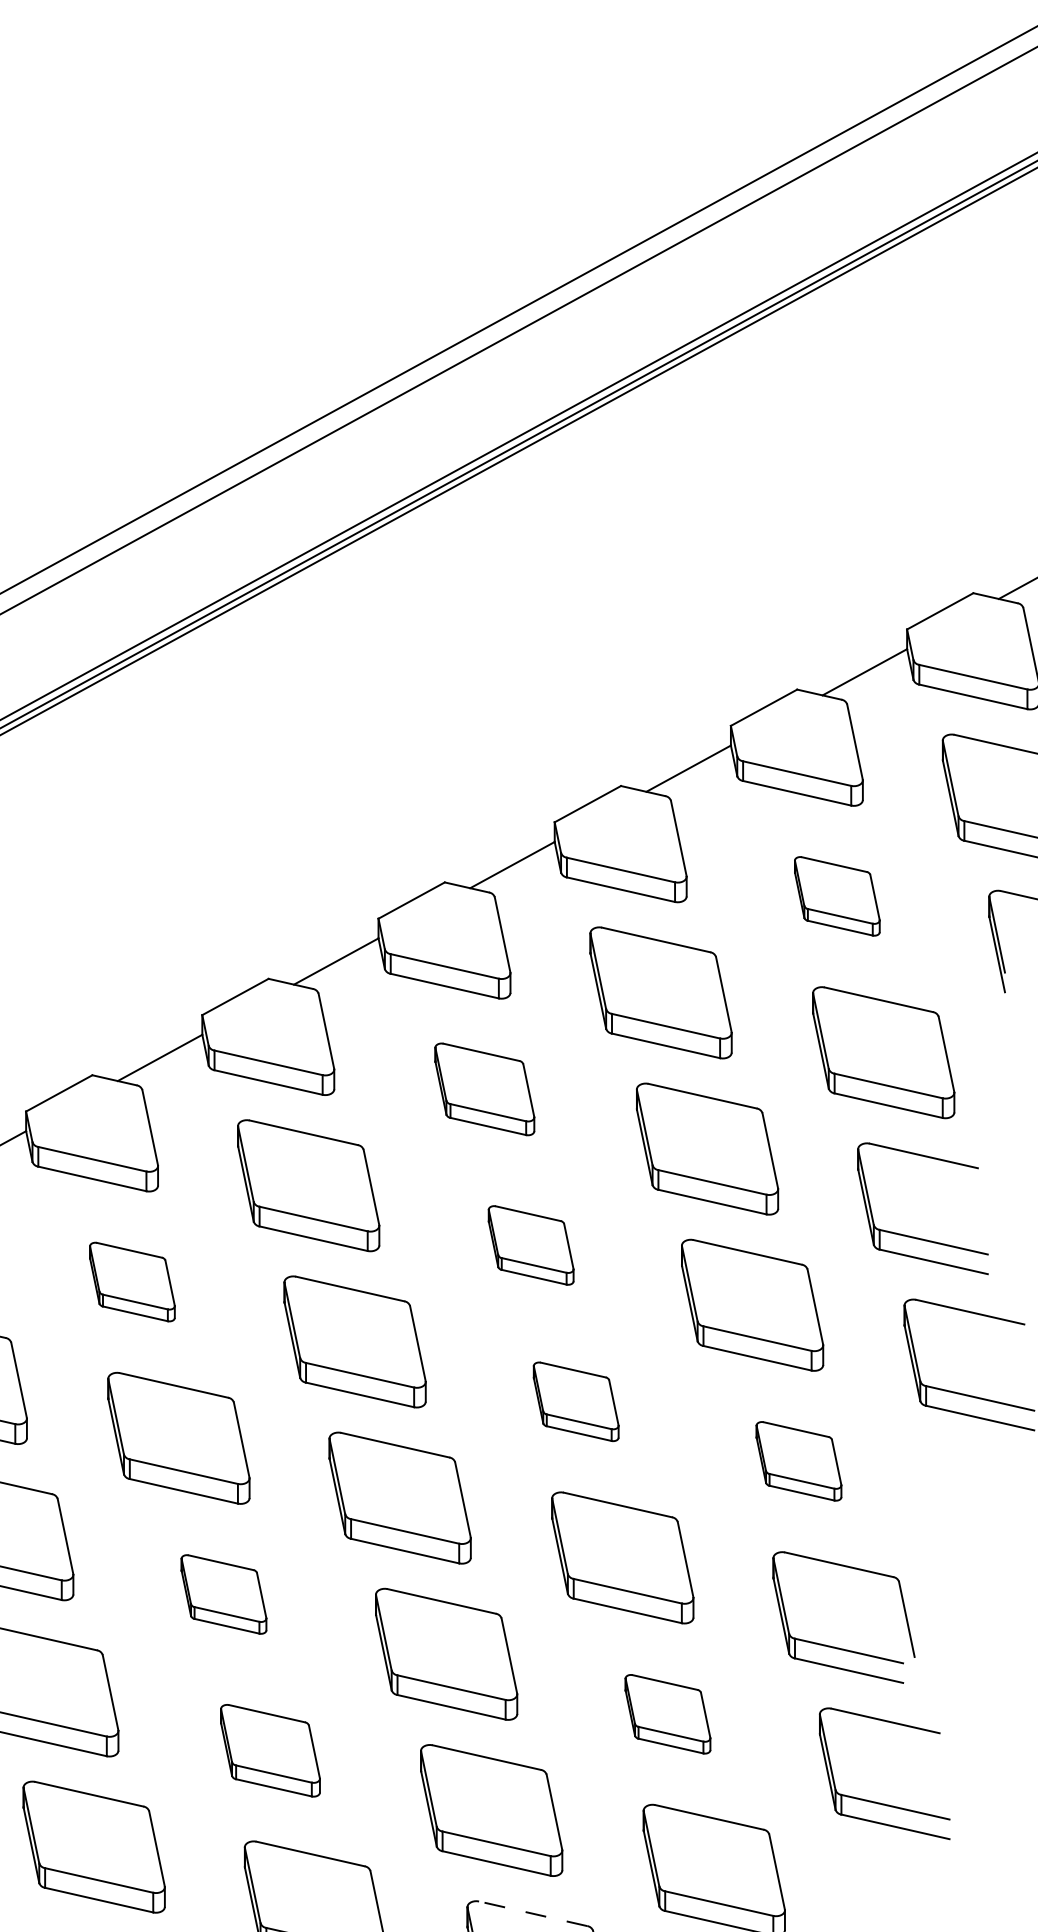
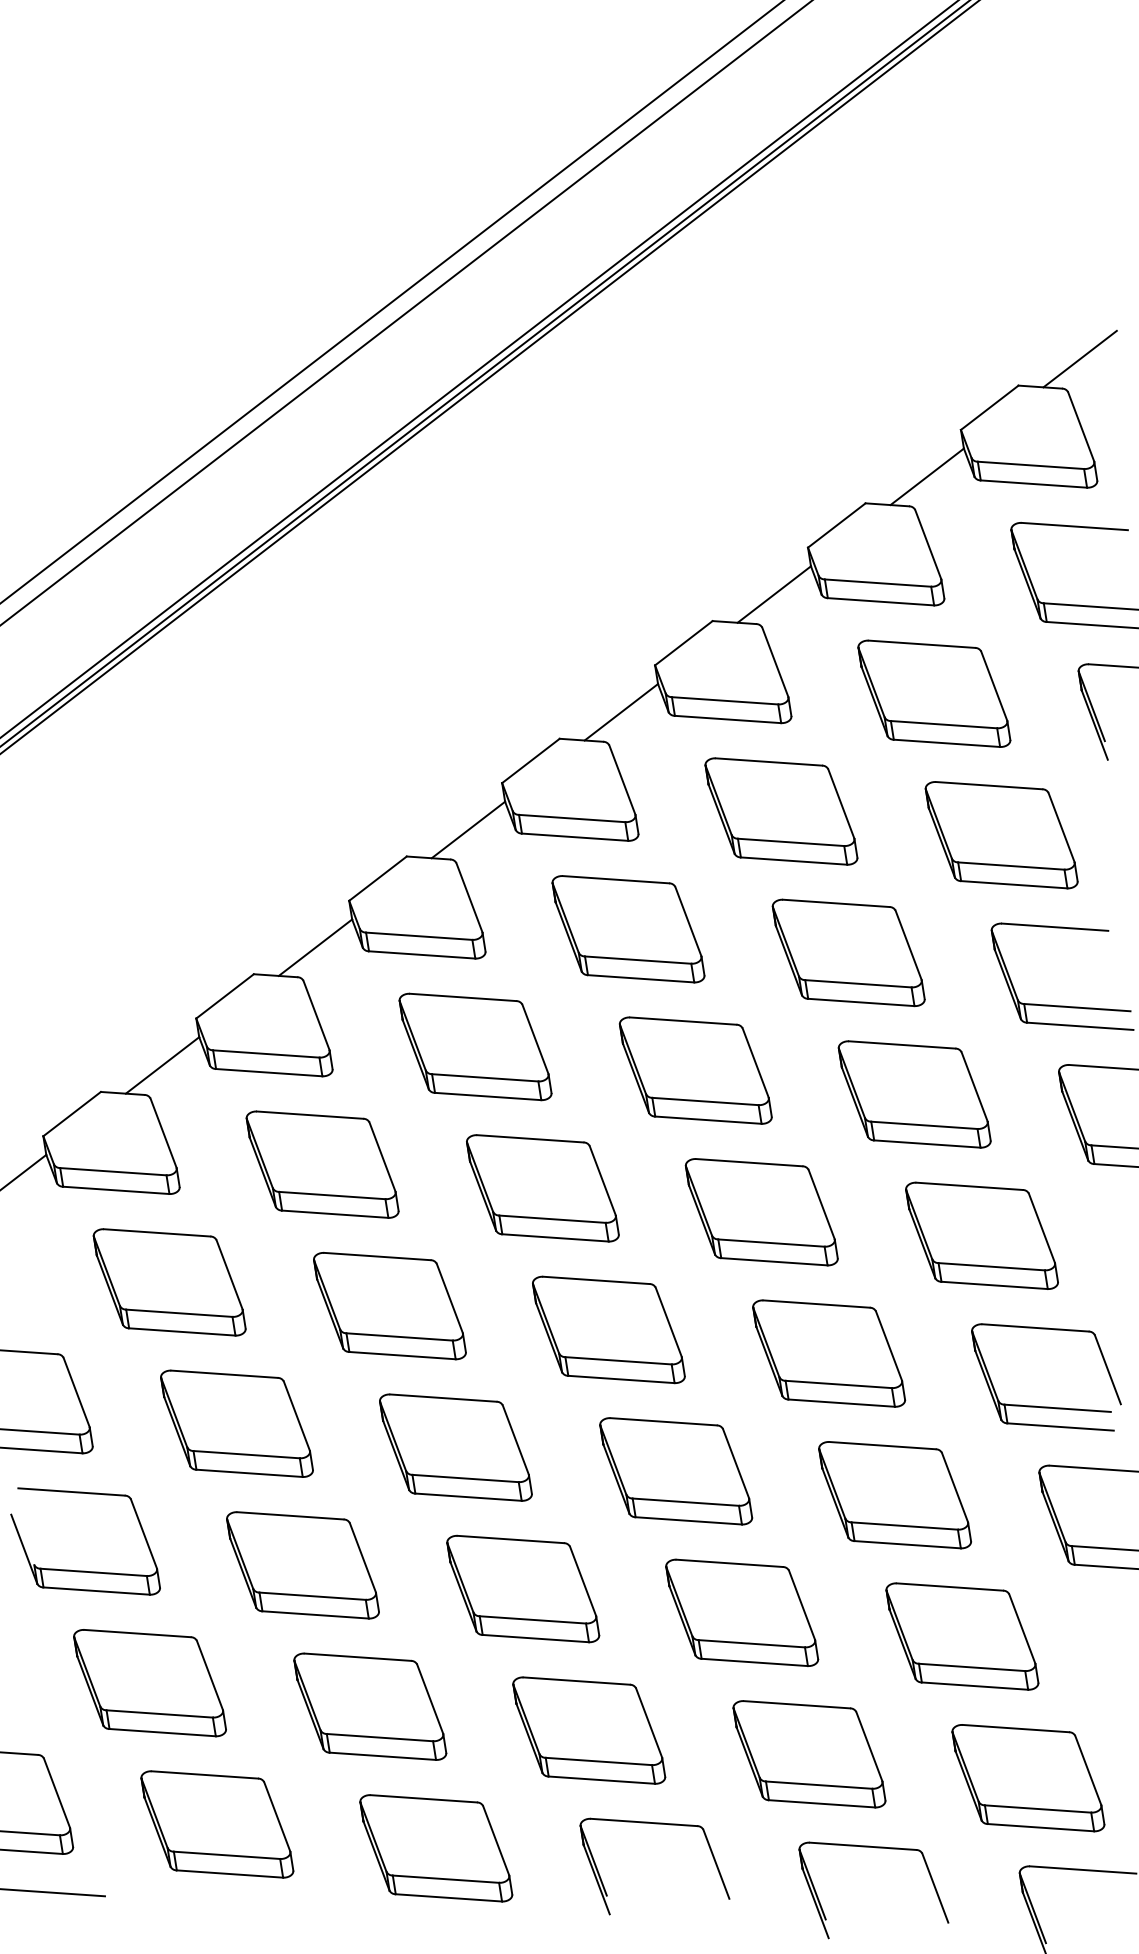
part: (837, 896) -> (934, 693), size x1.67
part: (484, 1089) -> (628, 929), size x1.43
part: (531, 1245) -> (695, 1070), size x1.67
part: (132, 1281) -> (322, 1164), size x1.67
part: (576, 1401) -> (761, 1212), size x1.67
part: (798, 1461) -> (981, 1235), size x1.67
part: (223, 1594) -> (455, 1447), size x1.67
part: (668, 1714) -> (895, 1495), size x1.67
part: (270, 1750) -> (523, 1588), size x1.43
line: (532, 1913) -> (796, 1704), dashed -> solid

